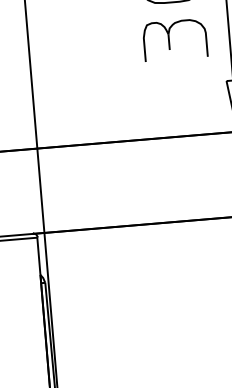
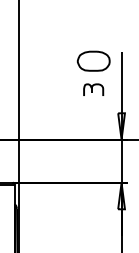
part: (174, 38) -> (93, 89), size x0.6

